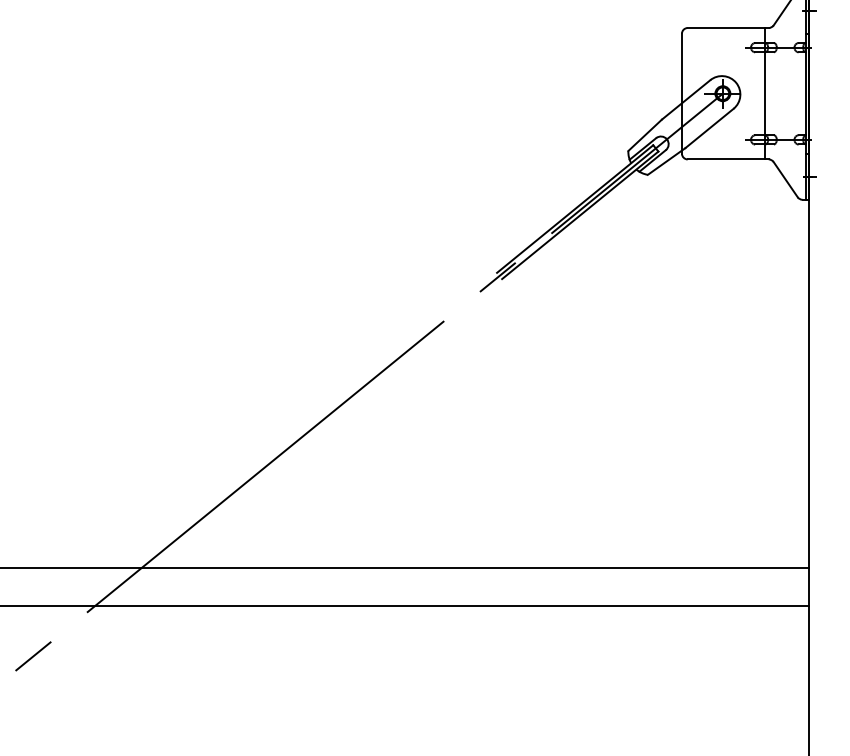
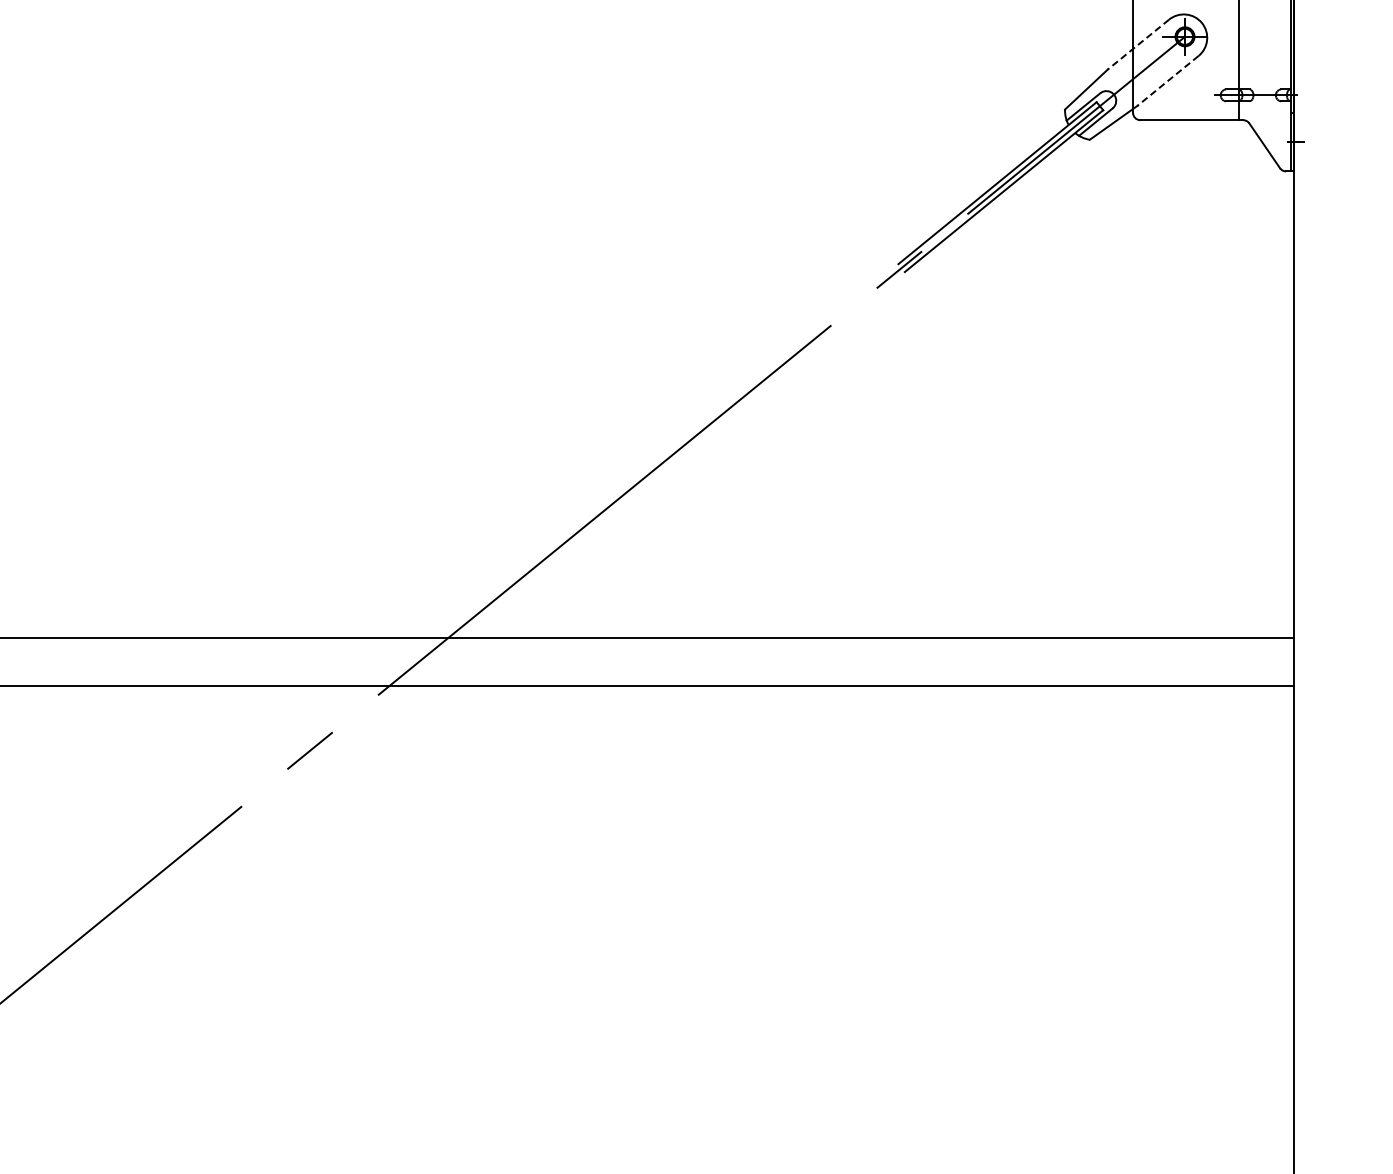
line: (686, 99) -> (1138, 44), solid -> dashed
line: (709, 128) -> (1167, 81), solid -> dashed

